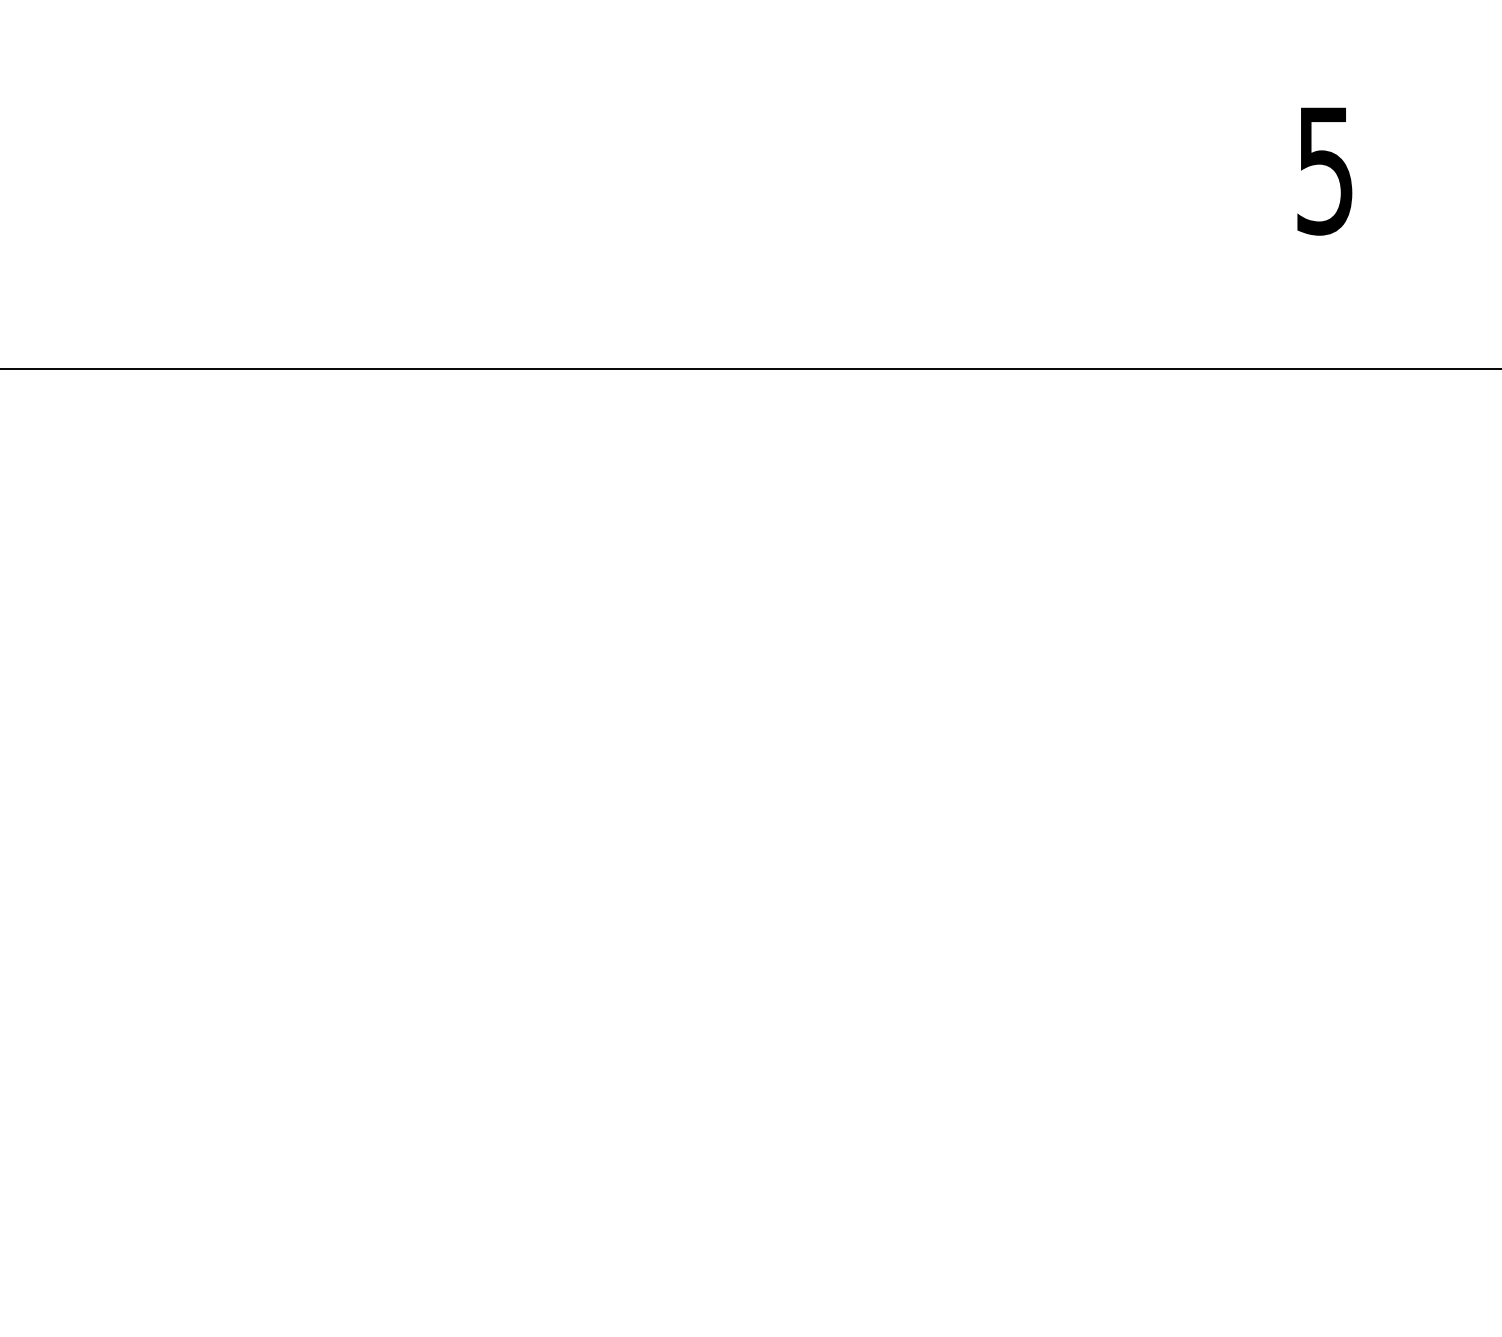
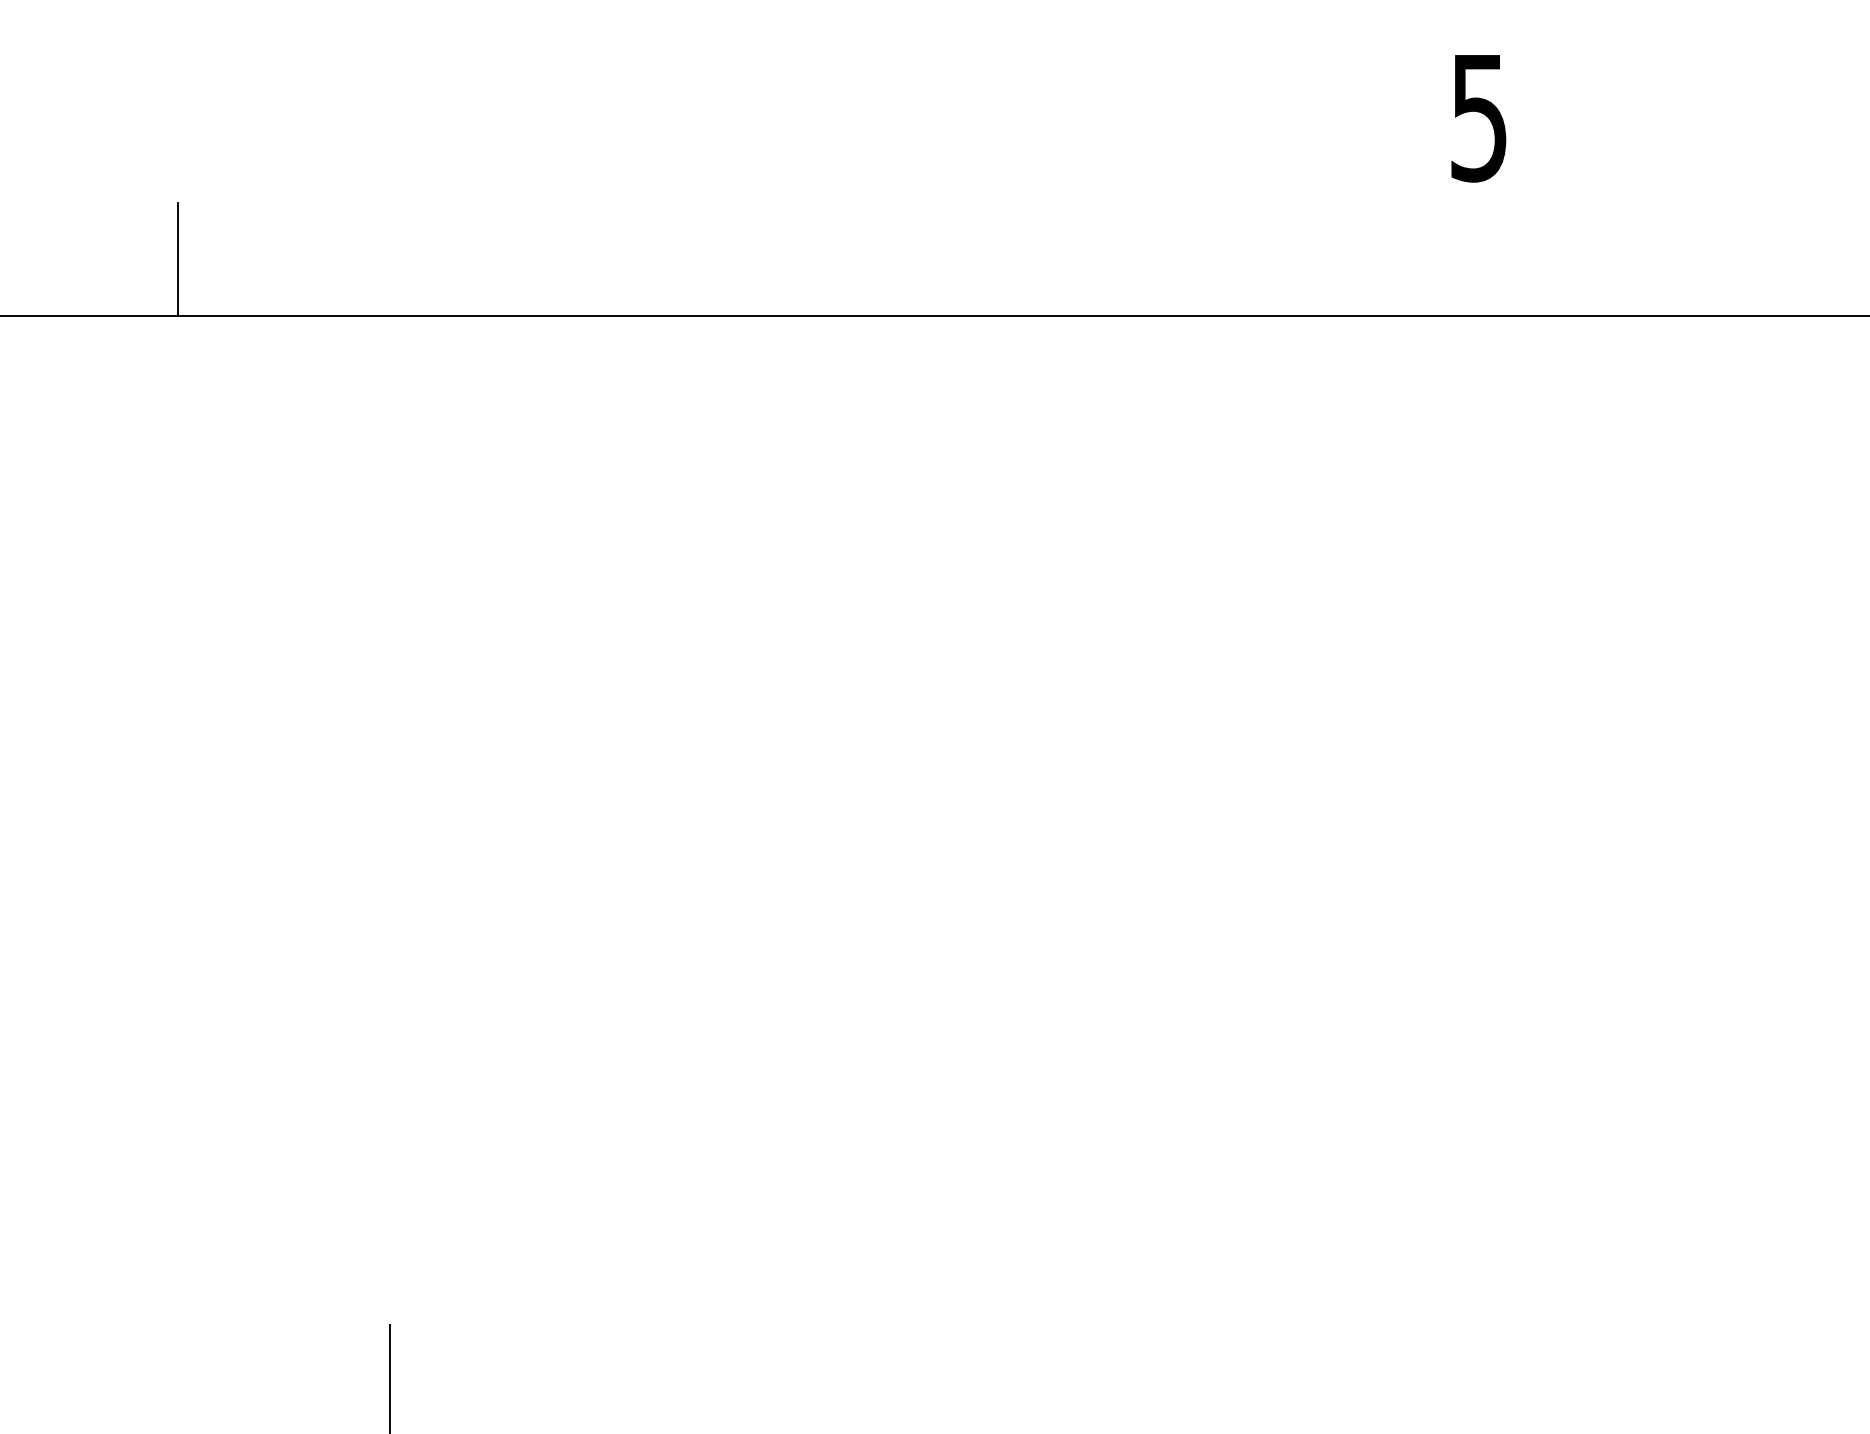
line: (20, 312) -> (177, 259), added

